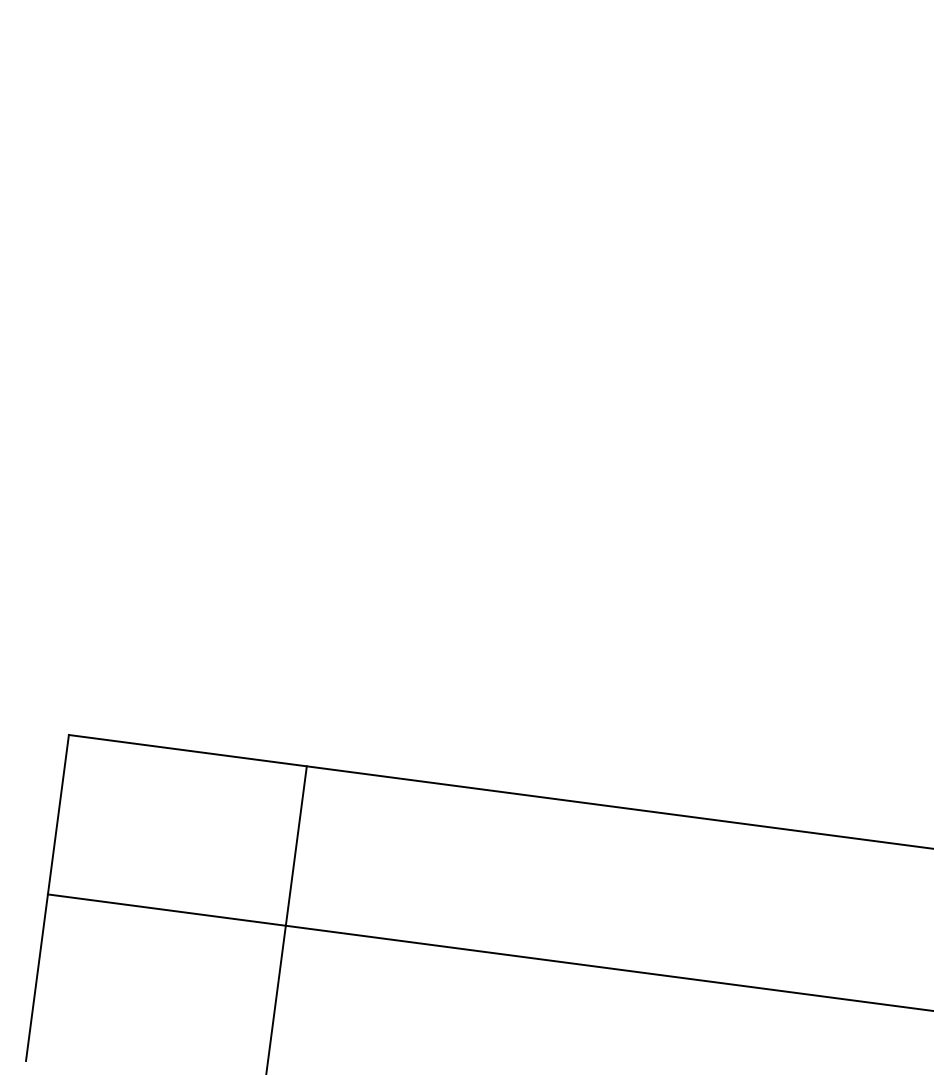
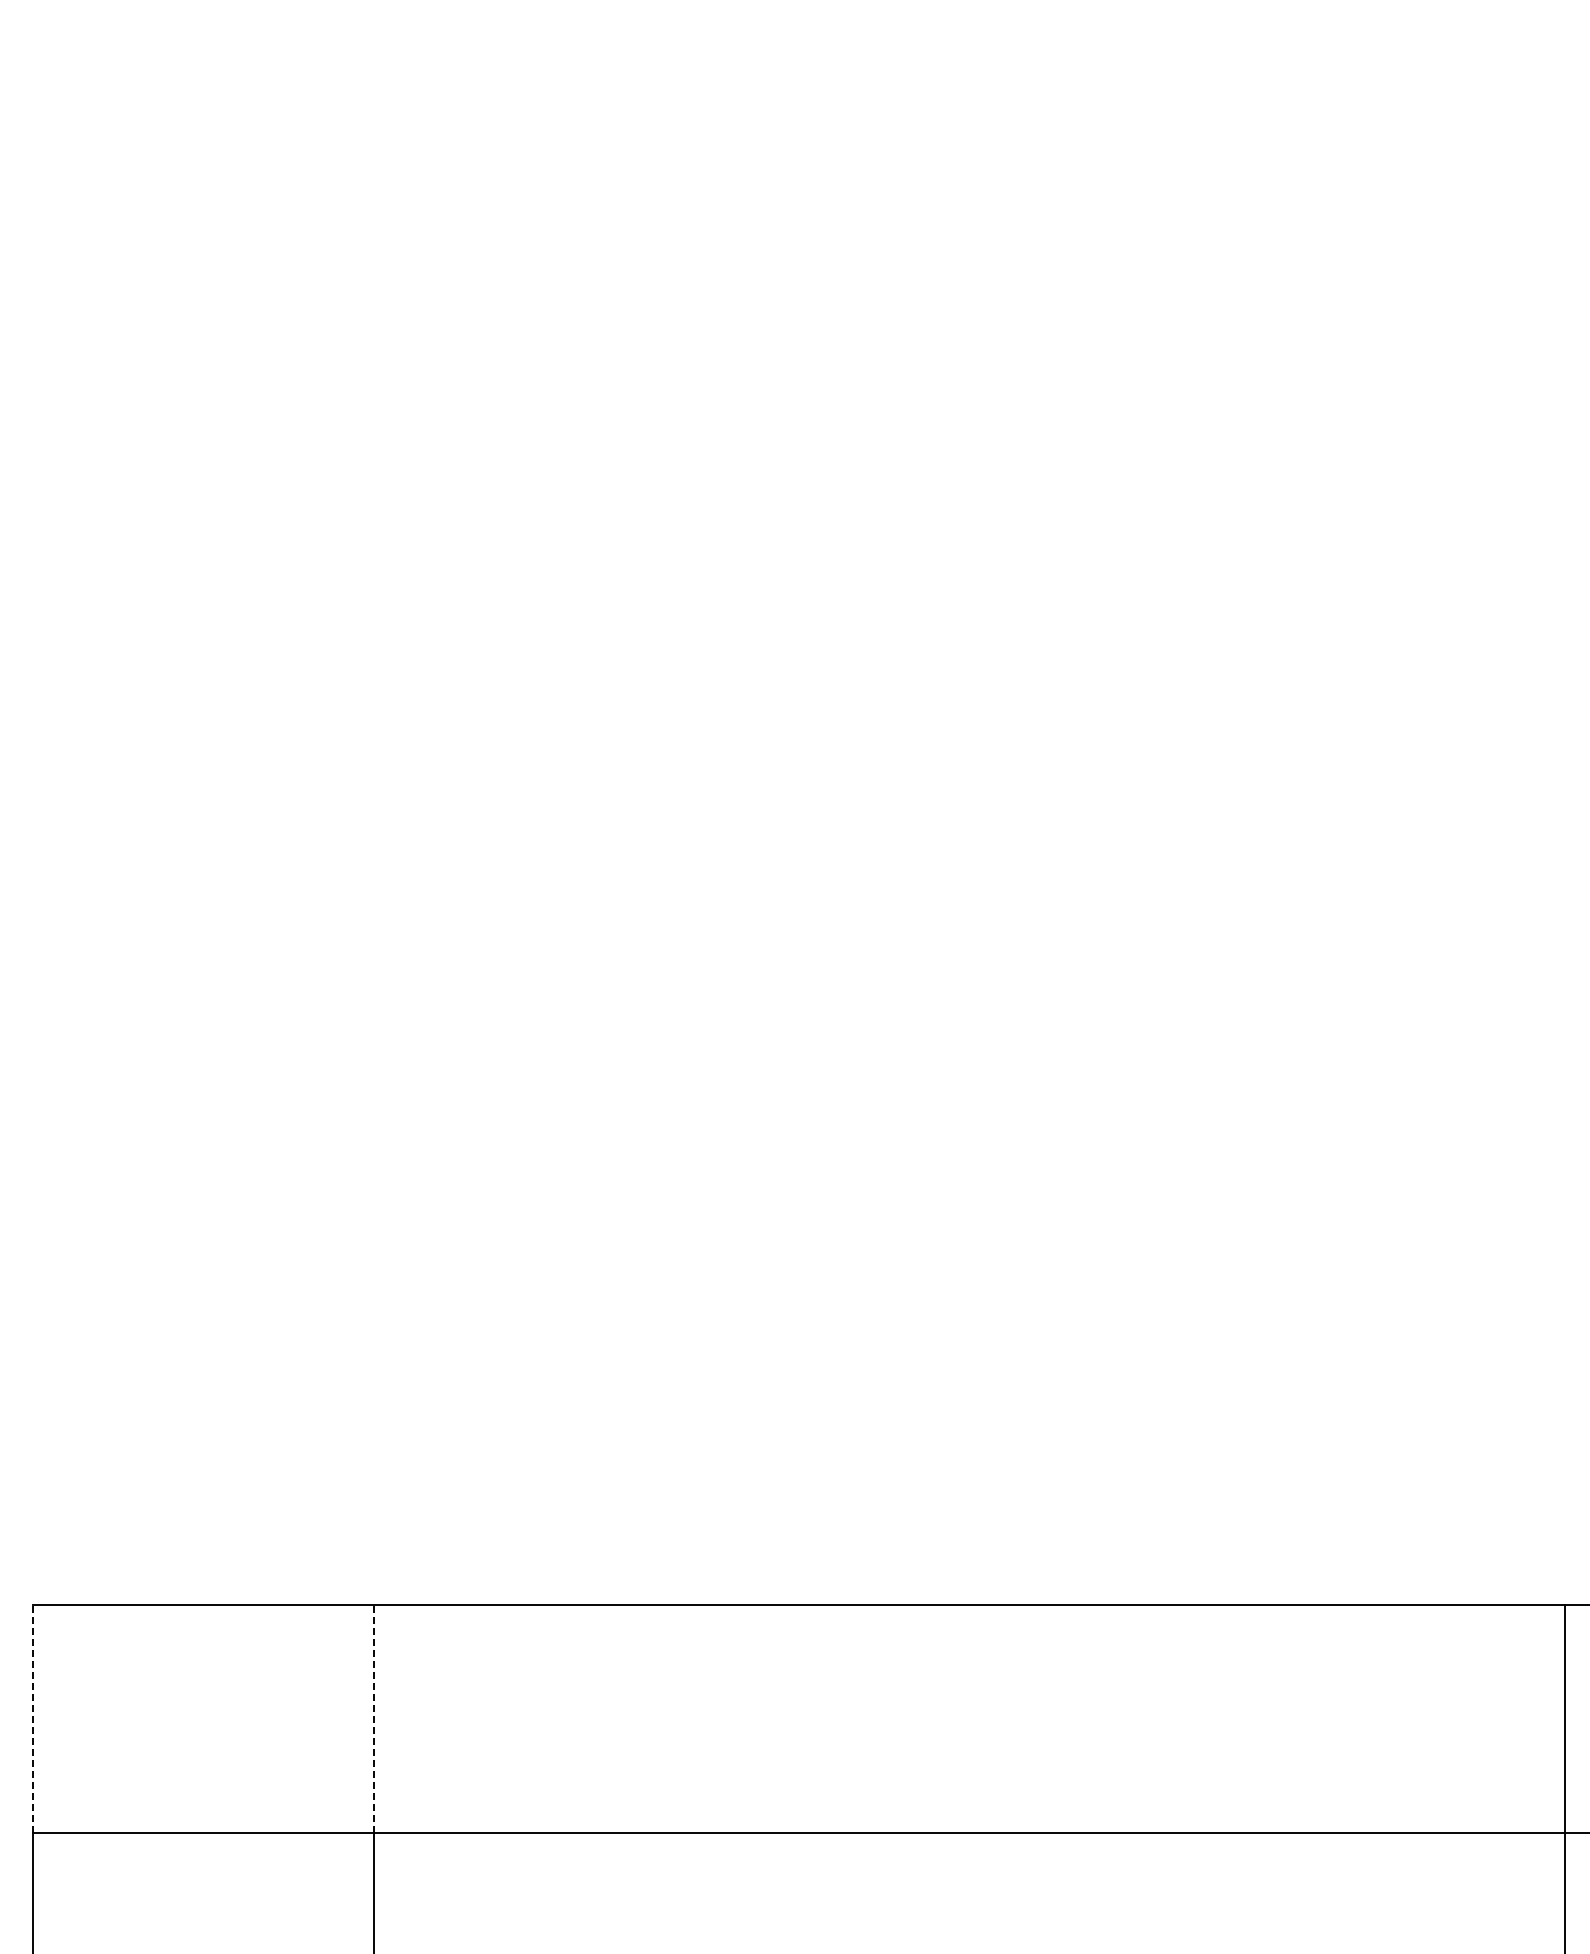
line: (58, 814) -> (33, 1718), solid -> dashed
line: (296, 845) -> (373, 1718), solid -> dashed

